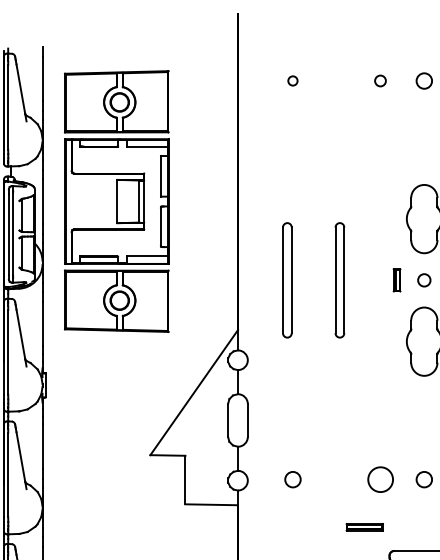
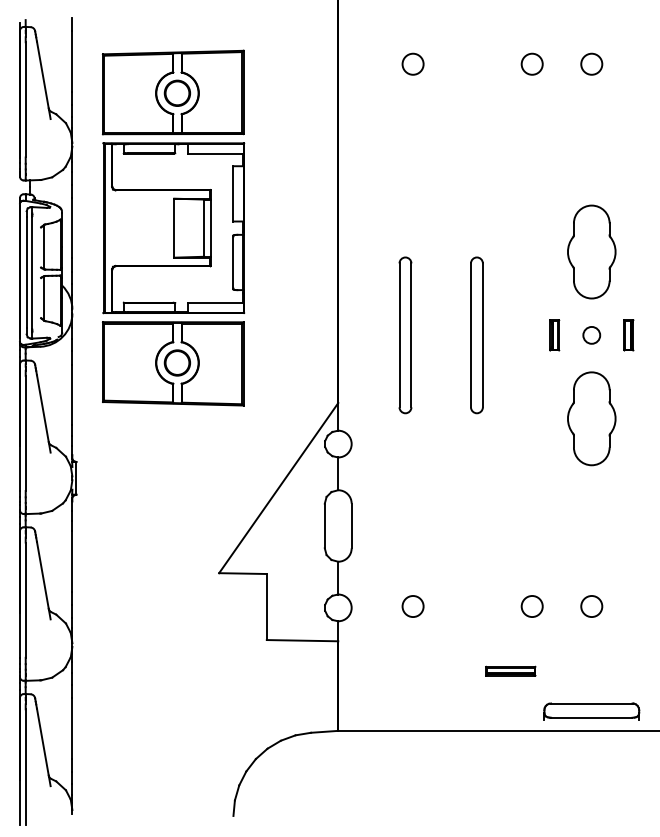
circle: (292, 80) -> (412, 63), size x1.67
circle: (380, 80) -> (531, 63), size x1.43
circle: (380, 479) -> (531, 606), size x0.62

